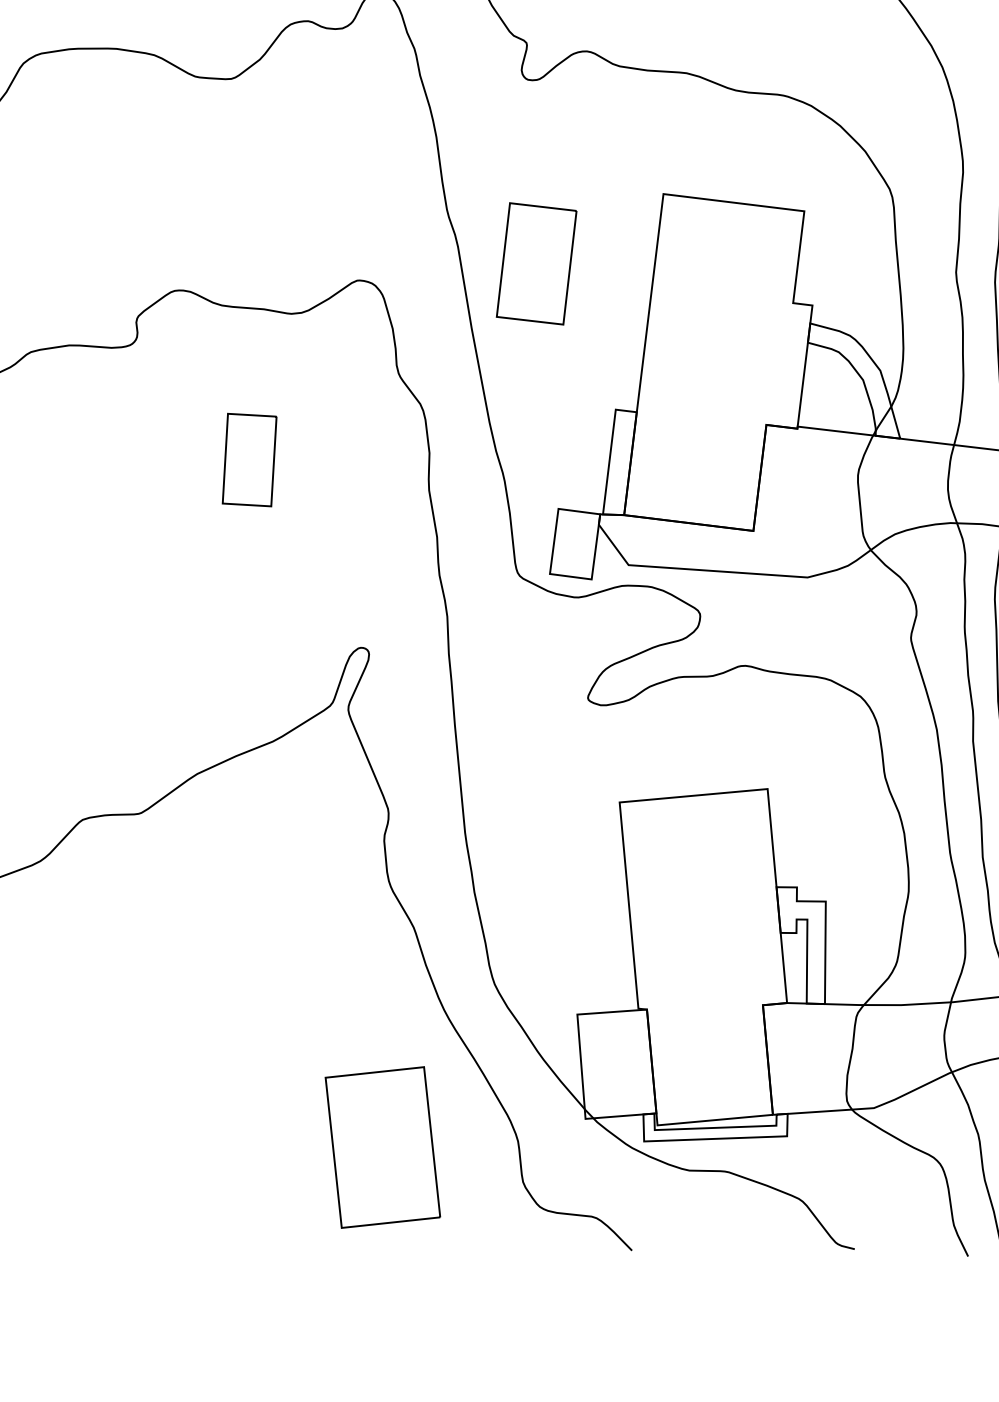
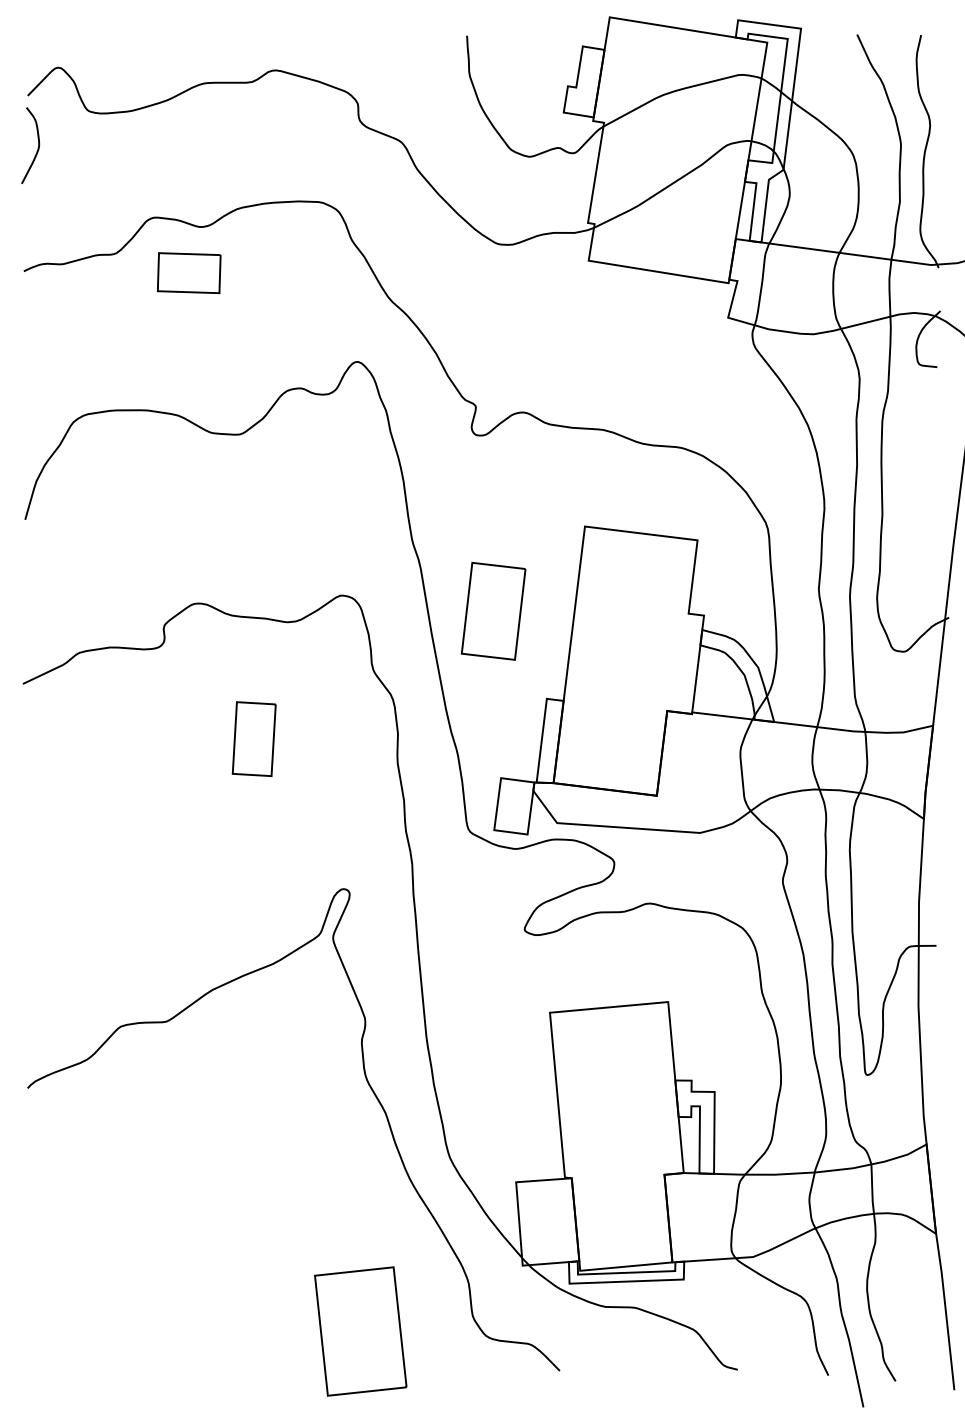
part: (536, 262) -> (493, 610), moved
part: (382, 1147) -> (360, 1331), moved

